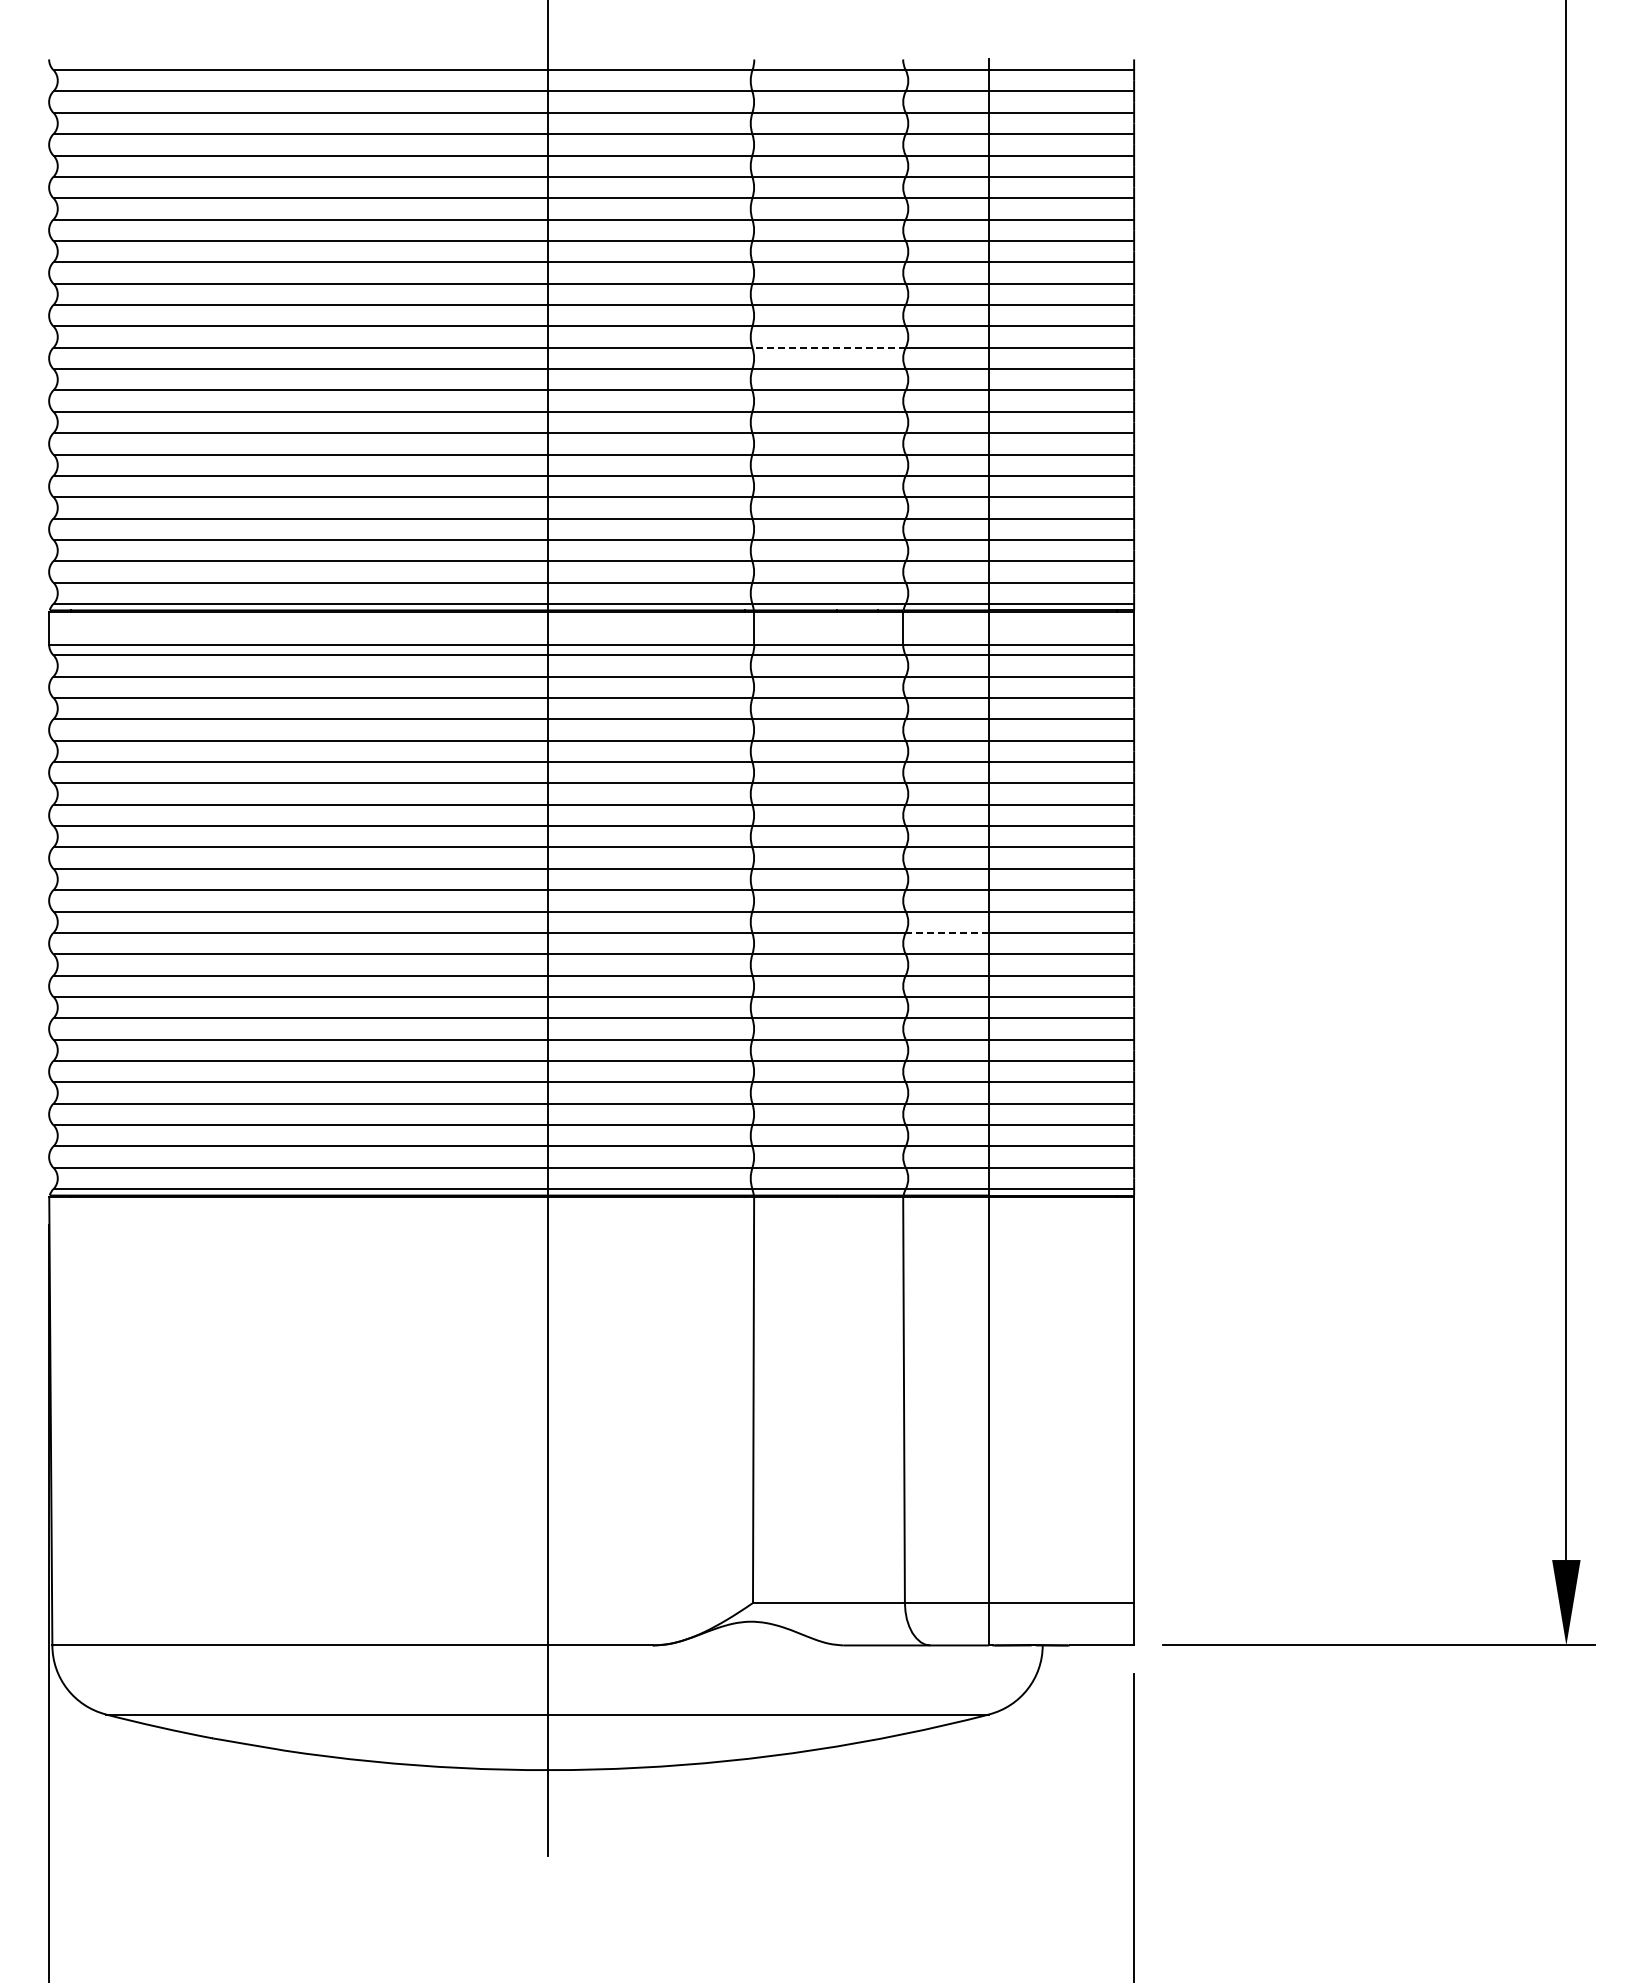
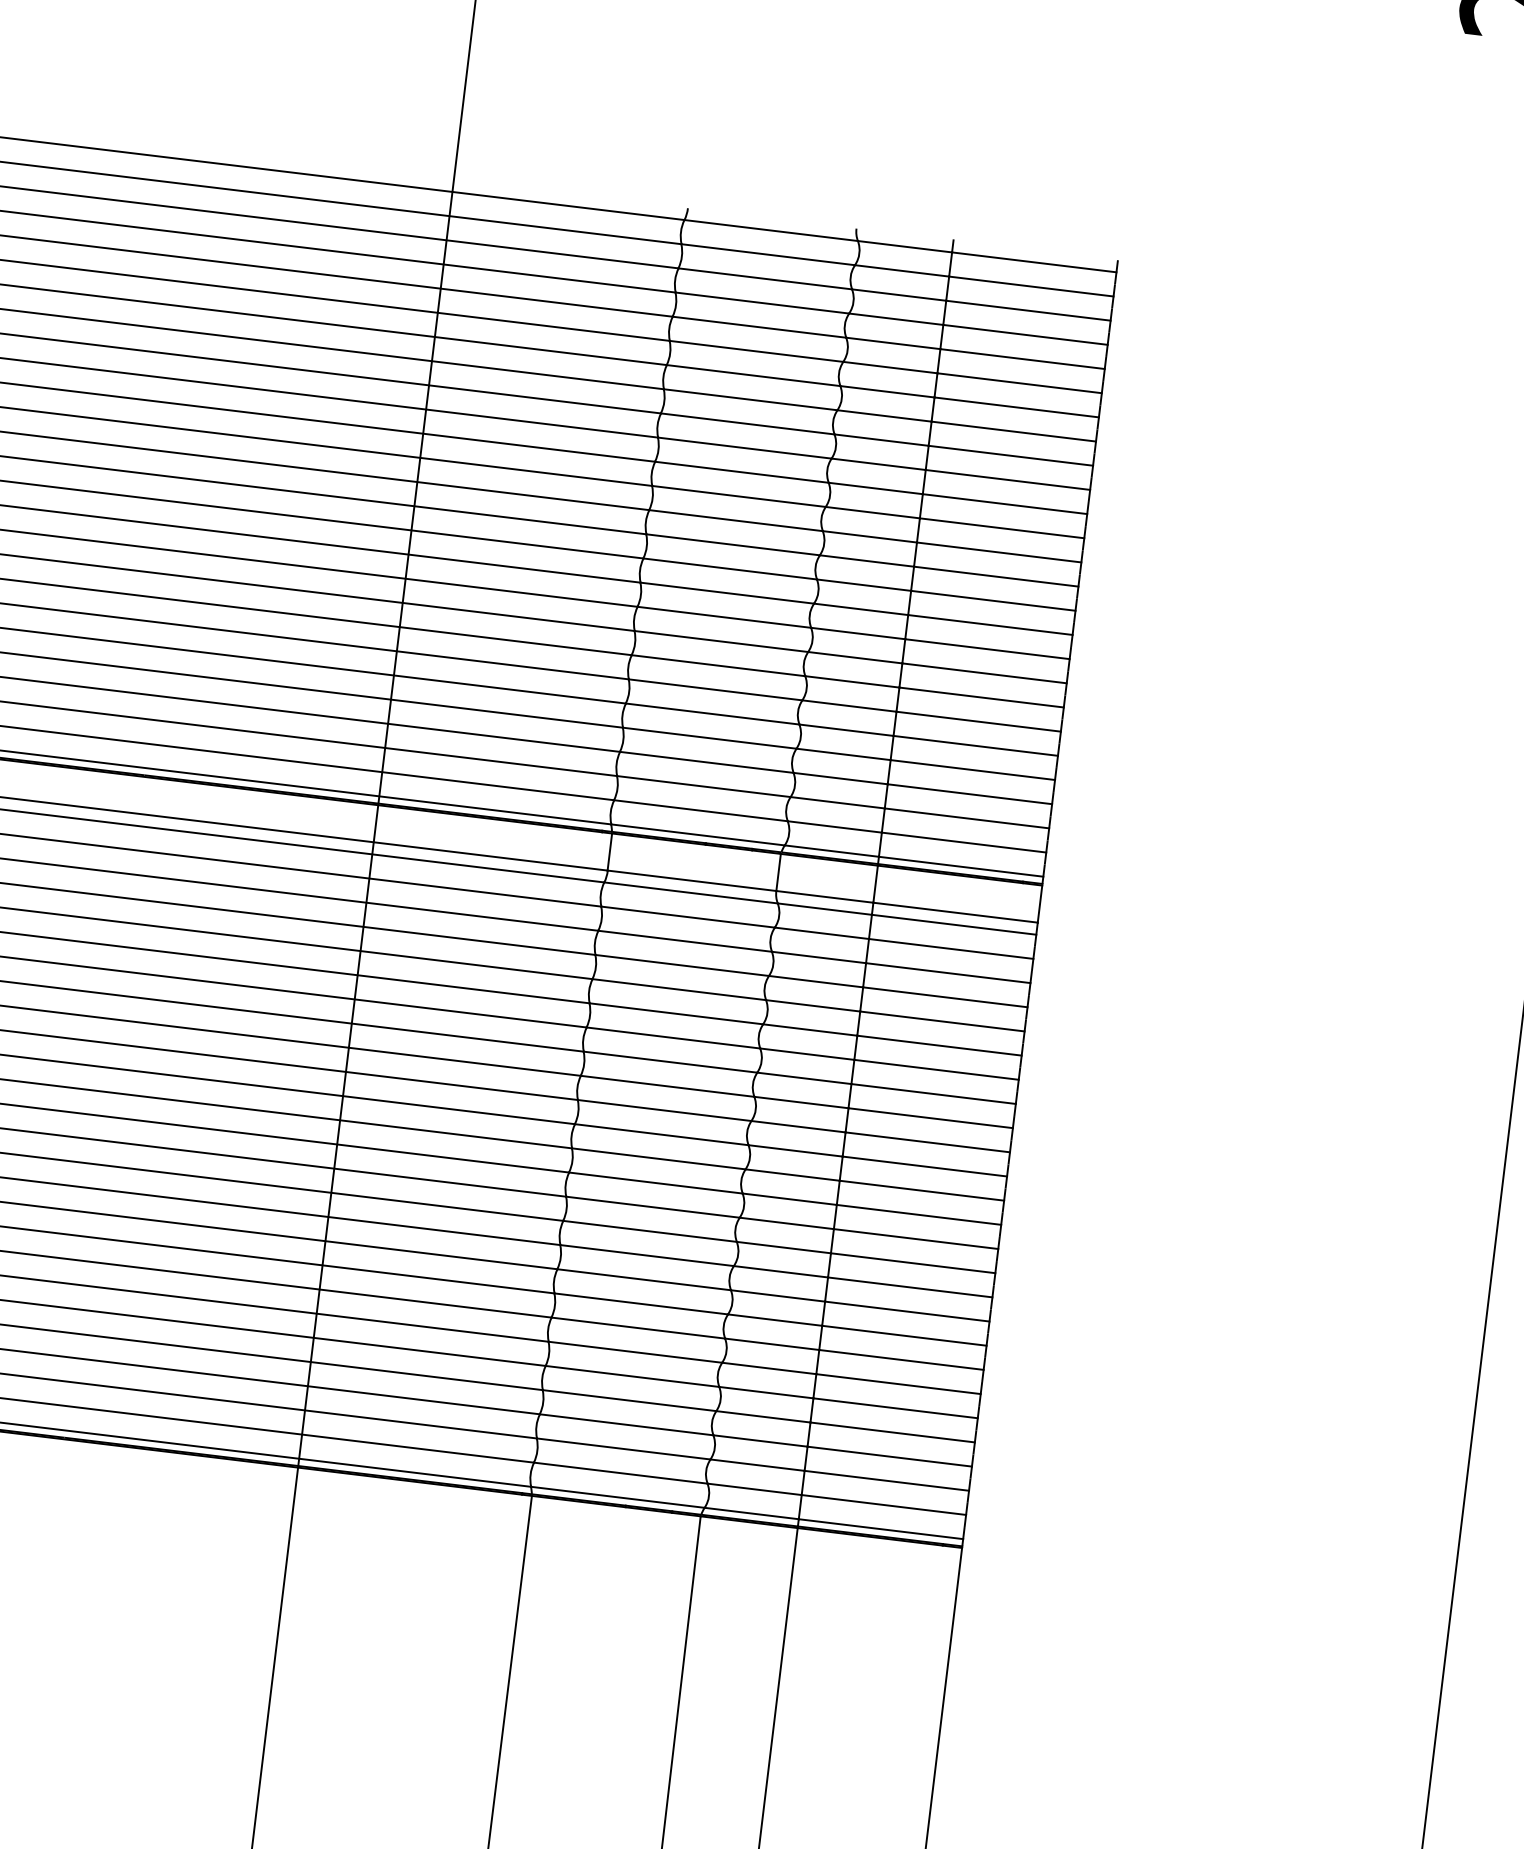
line: (829, 347) -> (733, 544), dashed -> solid
line: (947, 932) -> (787, 1223), dashed -> solid

